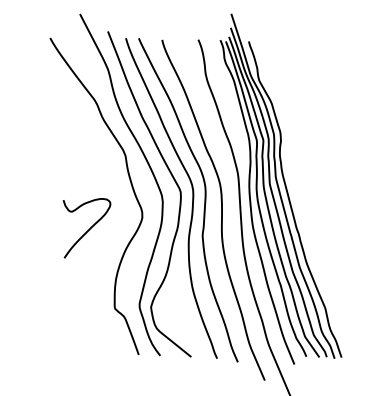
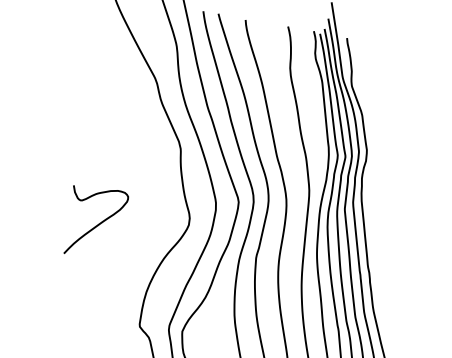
curve: (88, 229) -> (97, 224), moved

